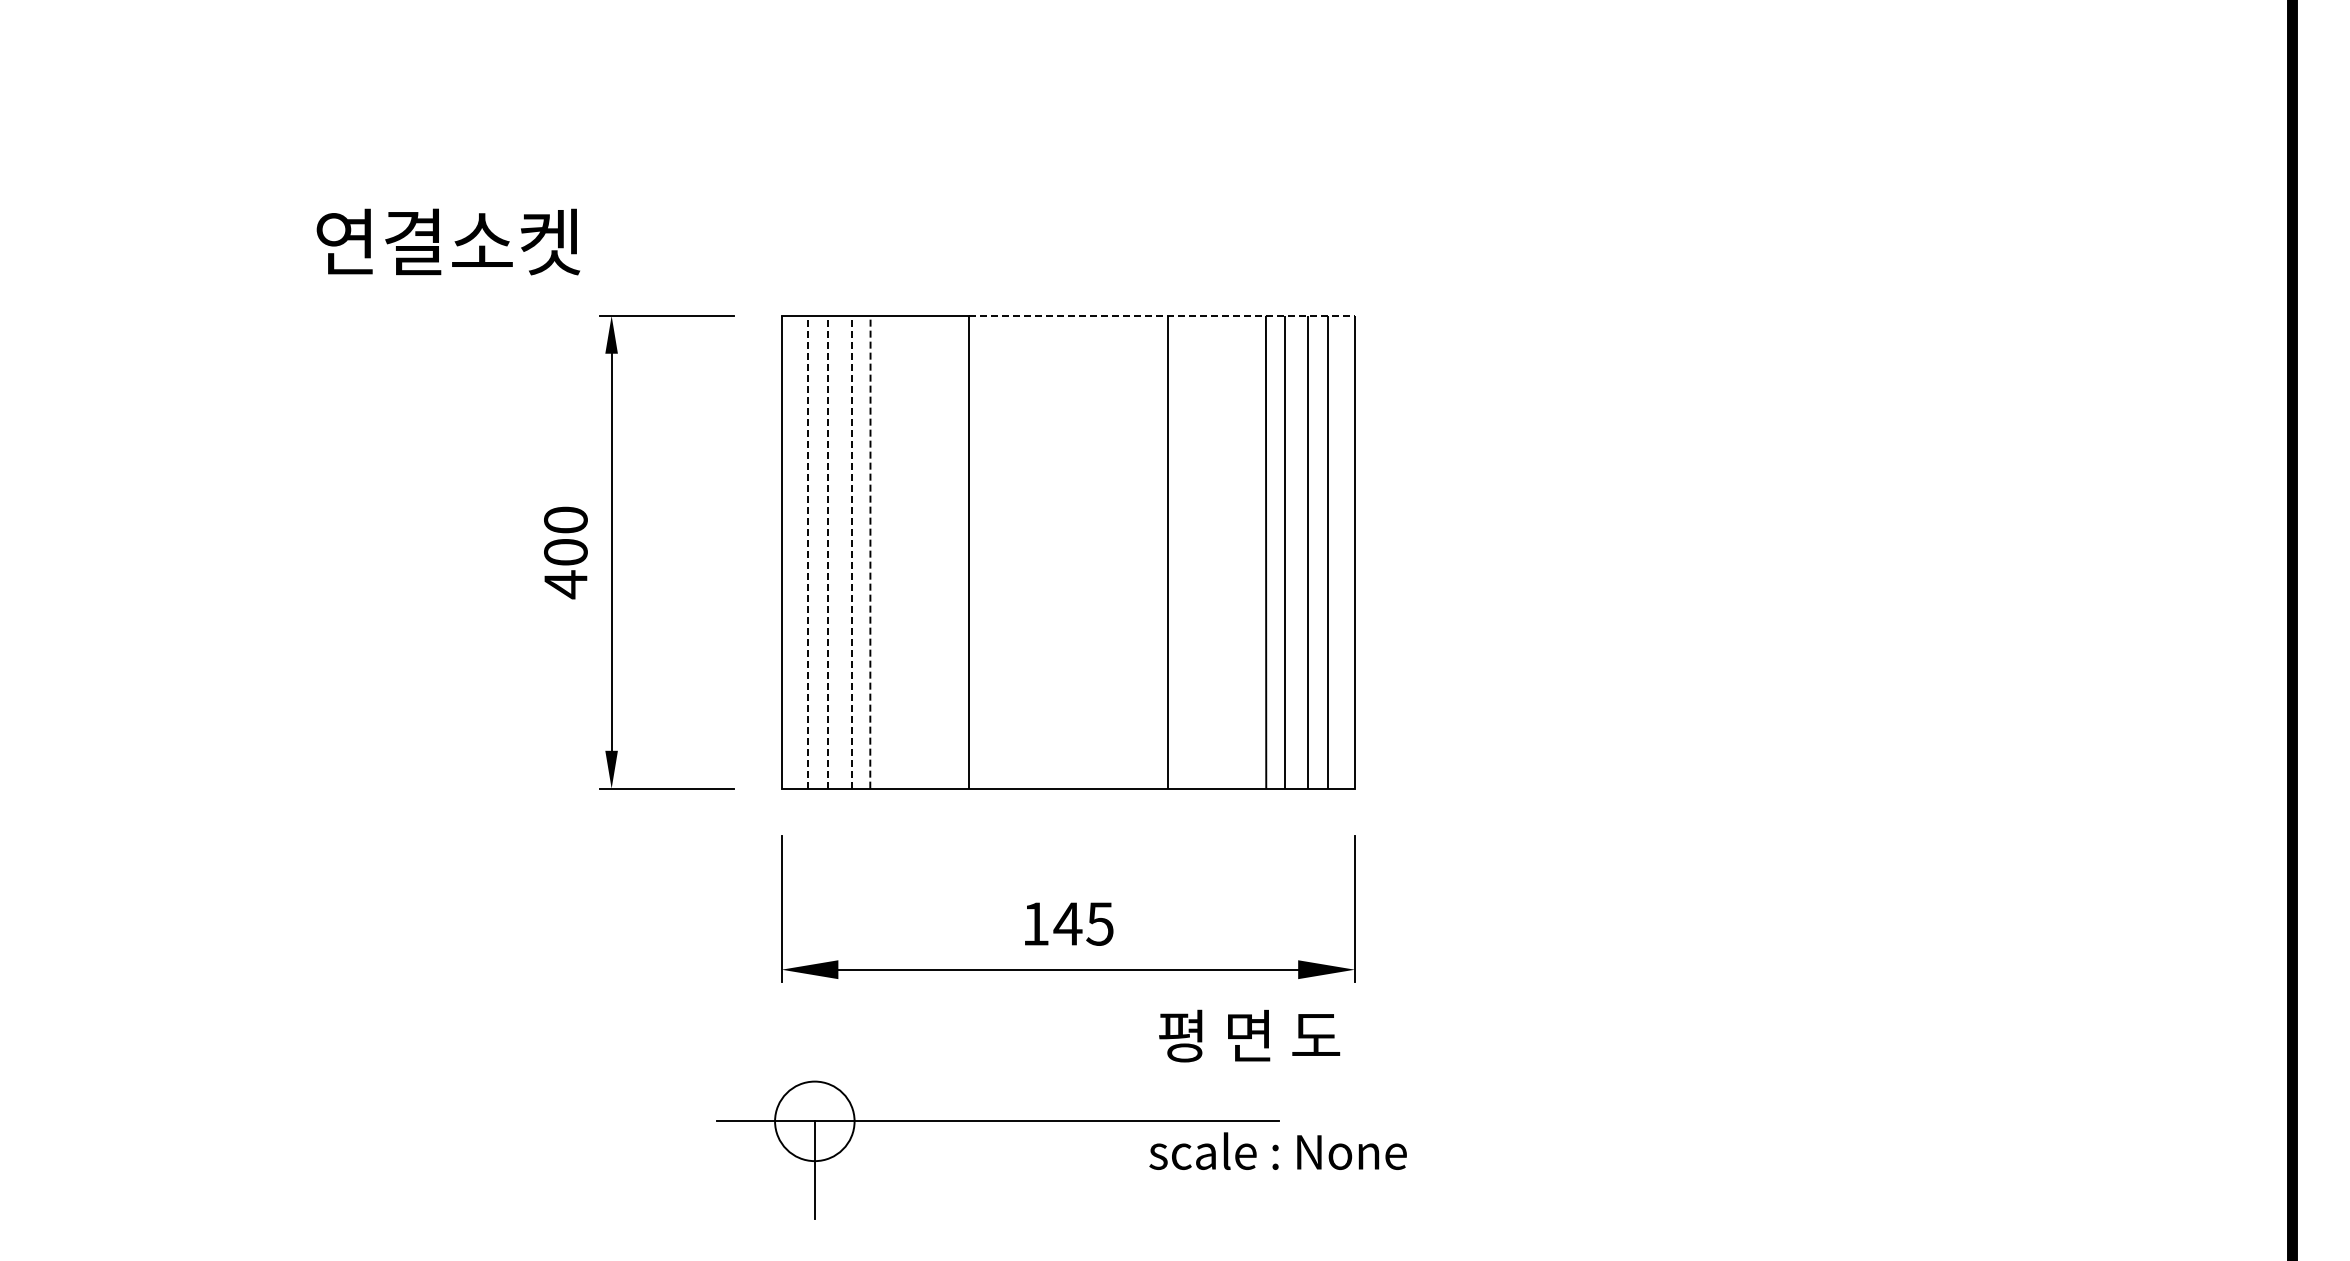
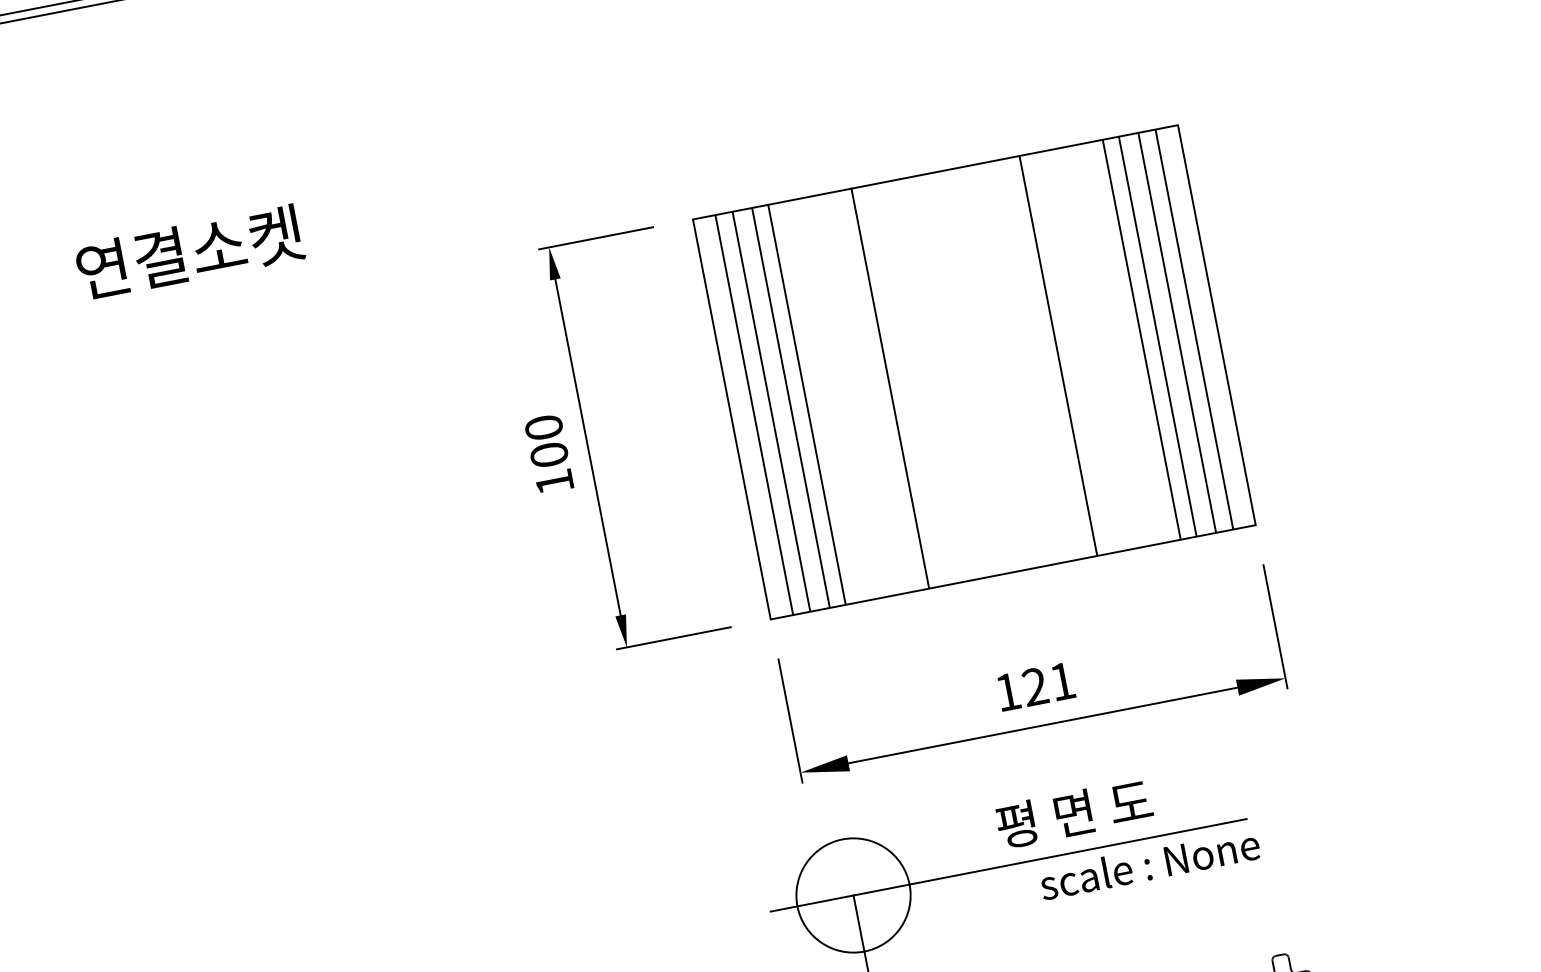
text: (448, 241) -> (189, 251), moved
line: (1161, 315) -> (1014, 156), dashed -> solid
line: (808, 551) -> (754, 414), dashed -> solid
line: (828, 551) -> (771, 411), dashed -> solid
line: (851, 551) -> (790, 407), dashed -> solid
line: (870, 551) -> (806, 404), dashed -> solid
text: (565, 584) -> (554, 482), 400 -> 100
text: (1083, 923) -> (1048, 683), 145 -> 121
text: (1249, 1035) -> (1074, 813), moved
circle: (814, 1121) -> (853, 895), size x1.67
text: (1277, 1150) -> (1149, 863), moved

